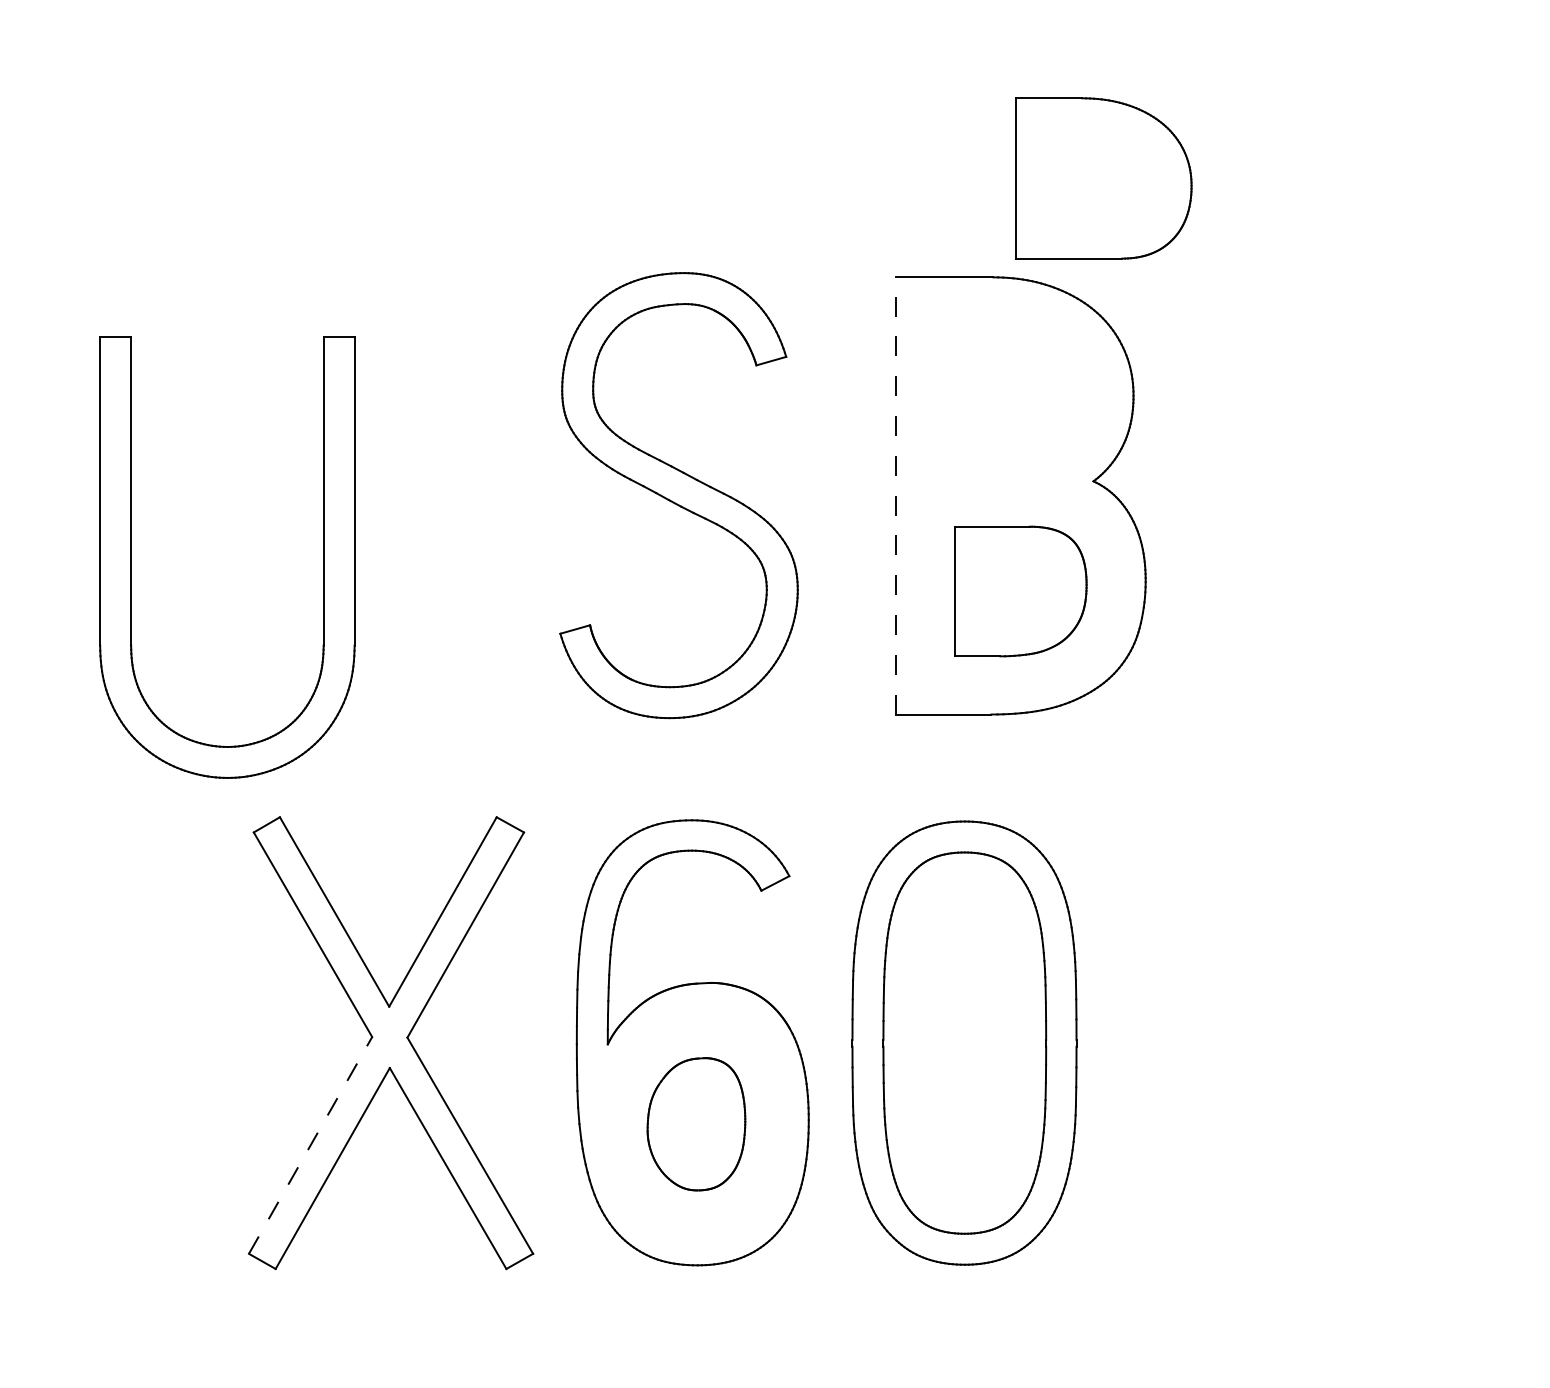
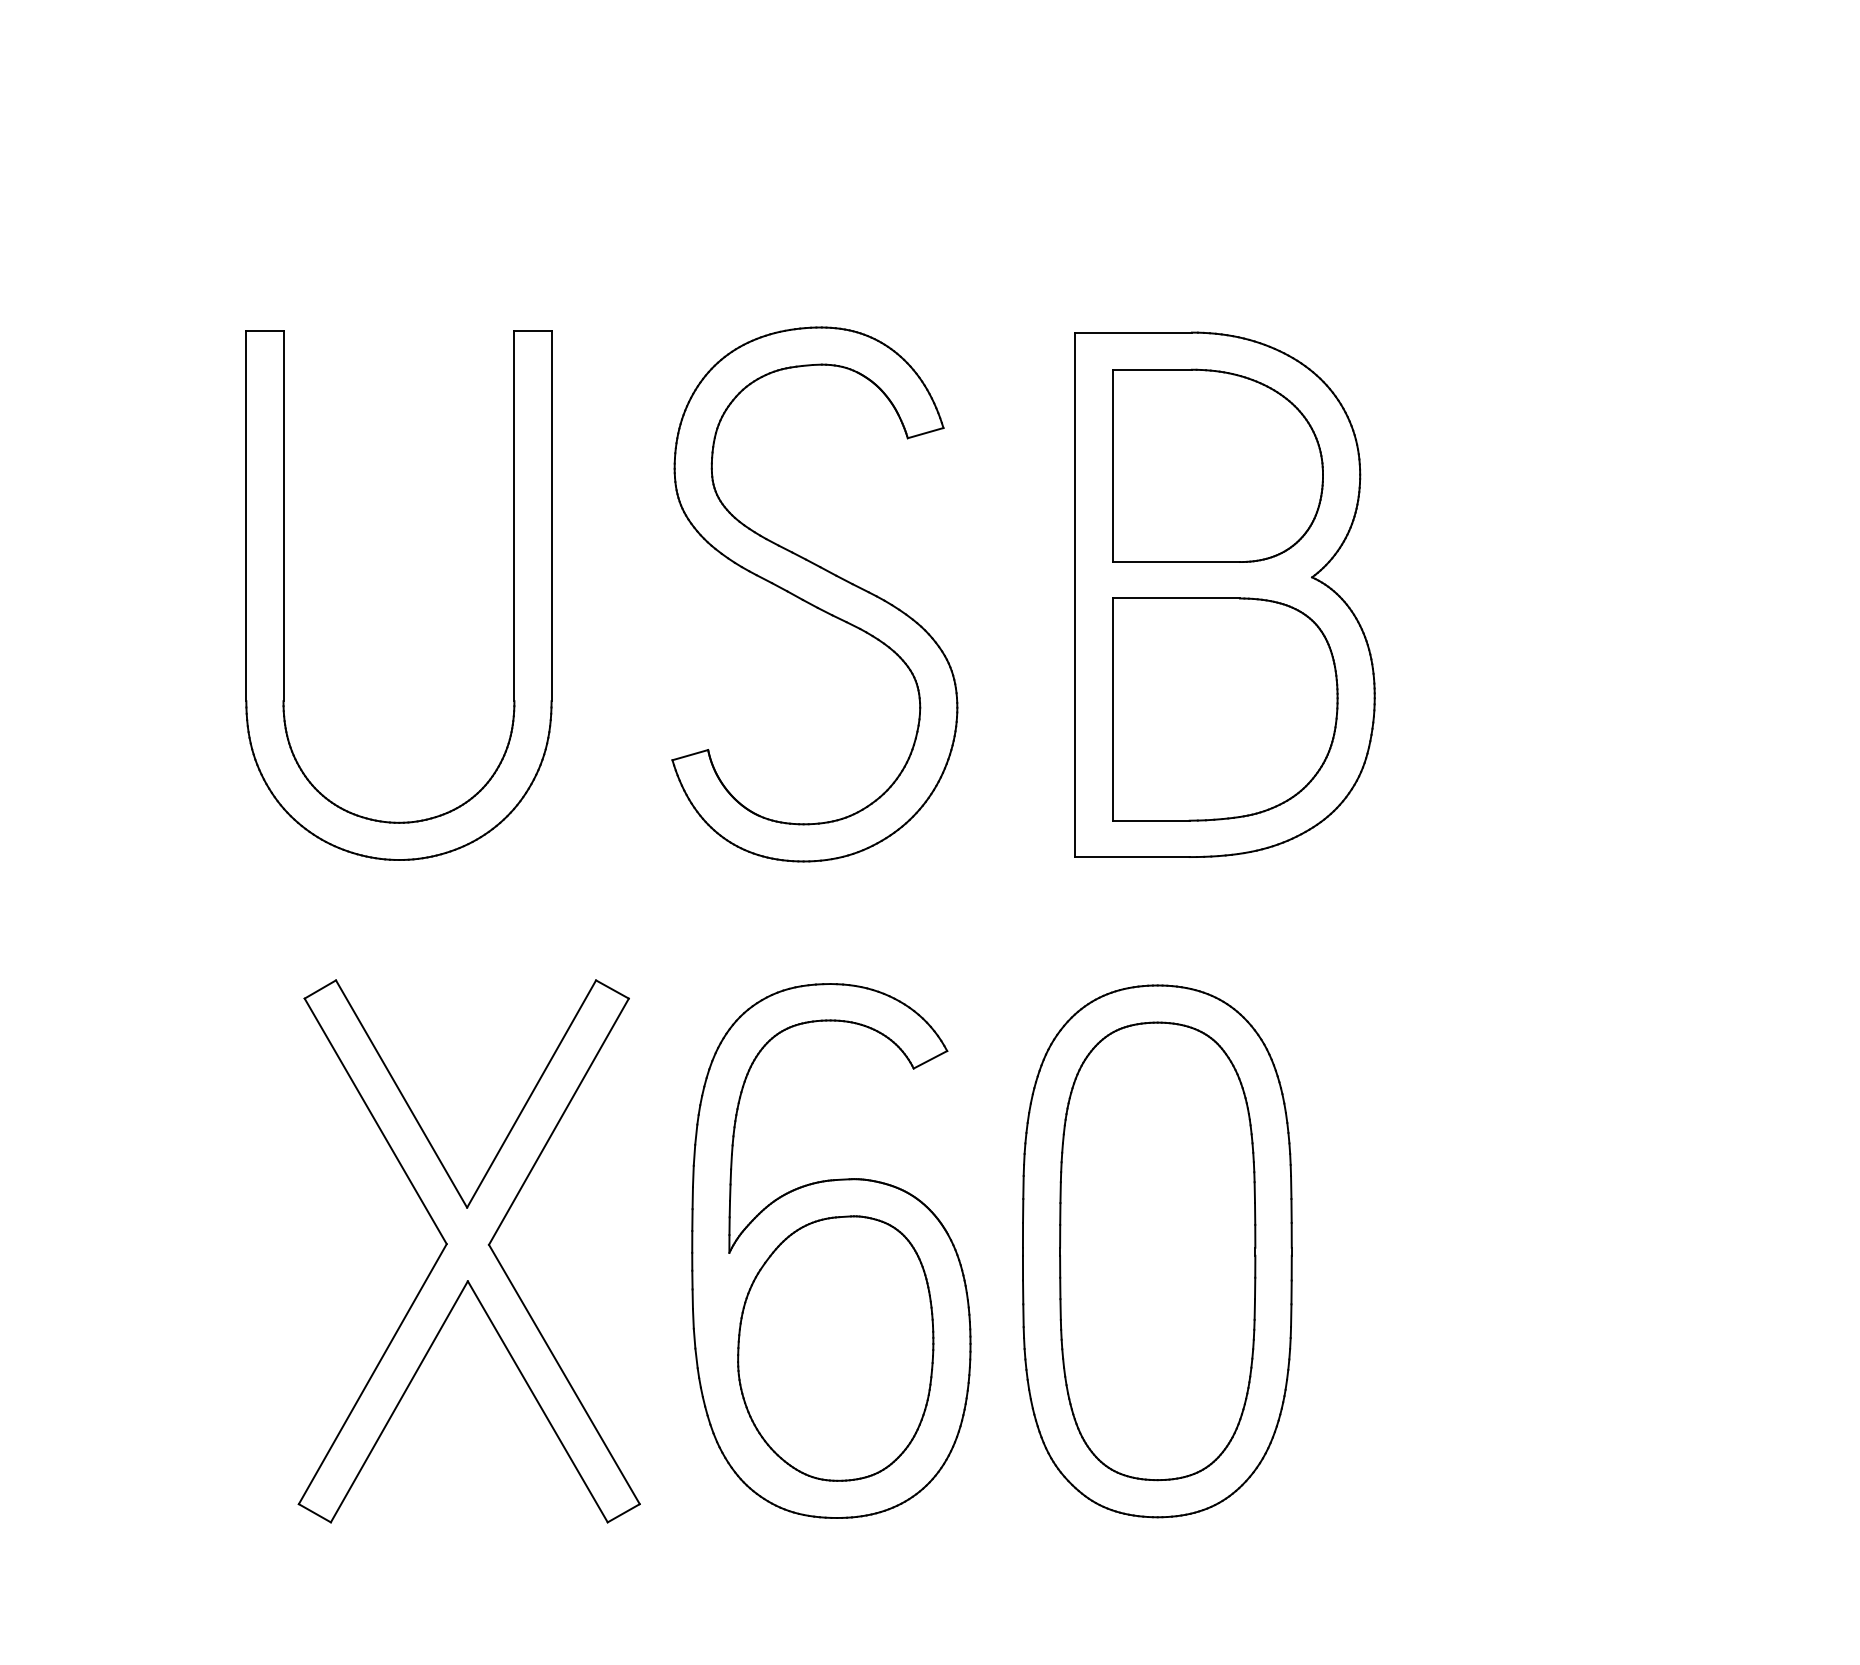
part: (1103, 178) -> (1217, 465), moved
line: (896, 495) -> (1075, 594), dashed -> solid
part: (131, 557) -> (283, 595), moved
part: (1020, 591) -> (1224, 709), size x1.43
part: (696, 1124) -> (835, 1349), size x1.67
line: (310, 1145) -> (372, 1374), dashed -> solid

